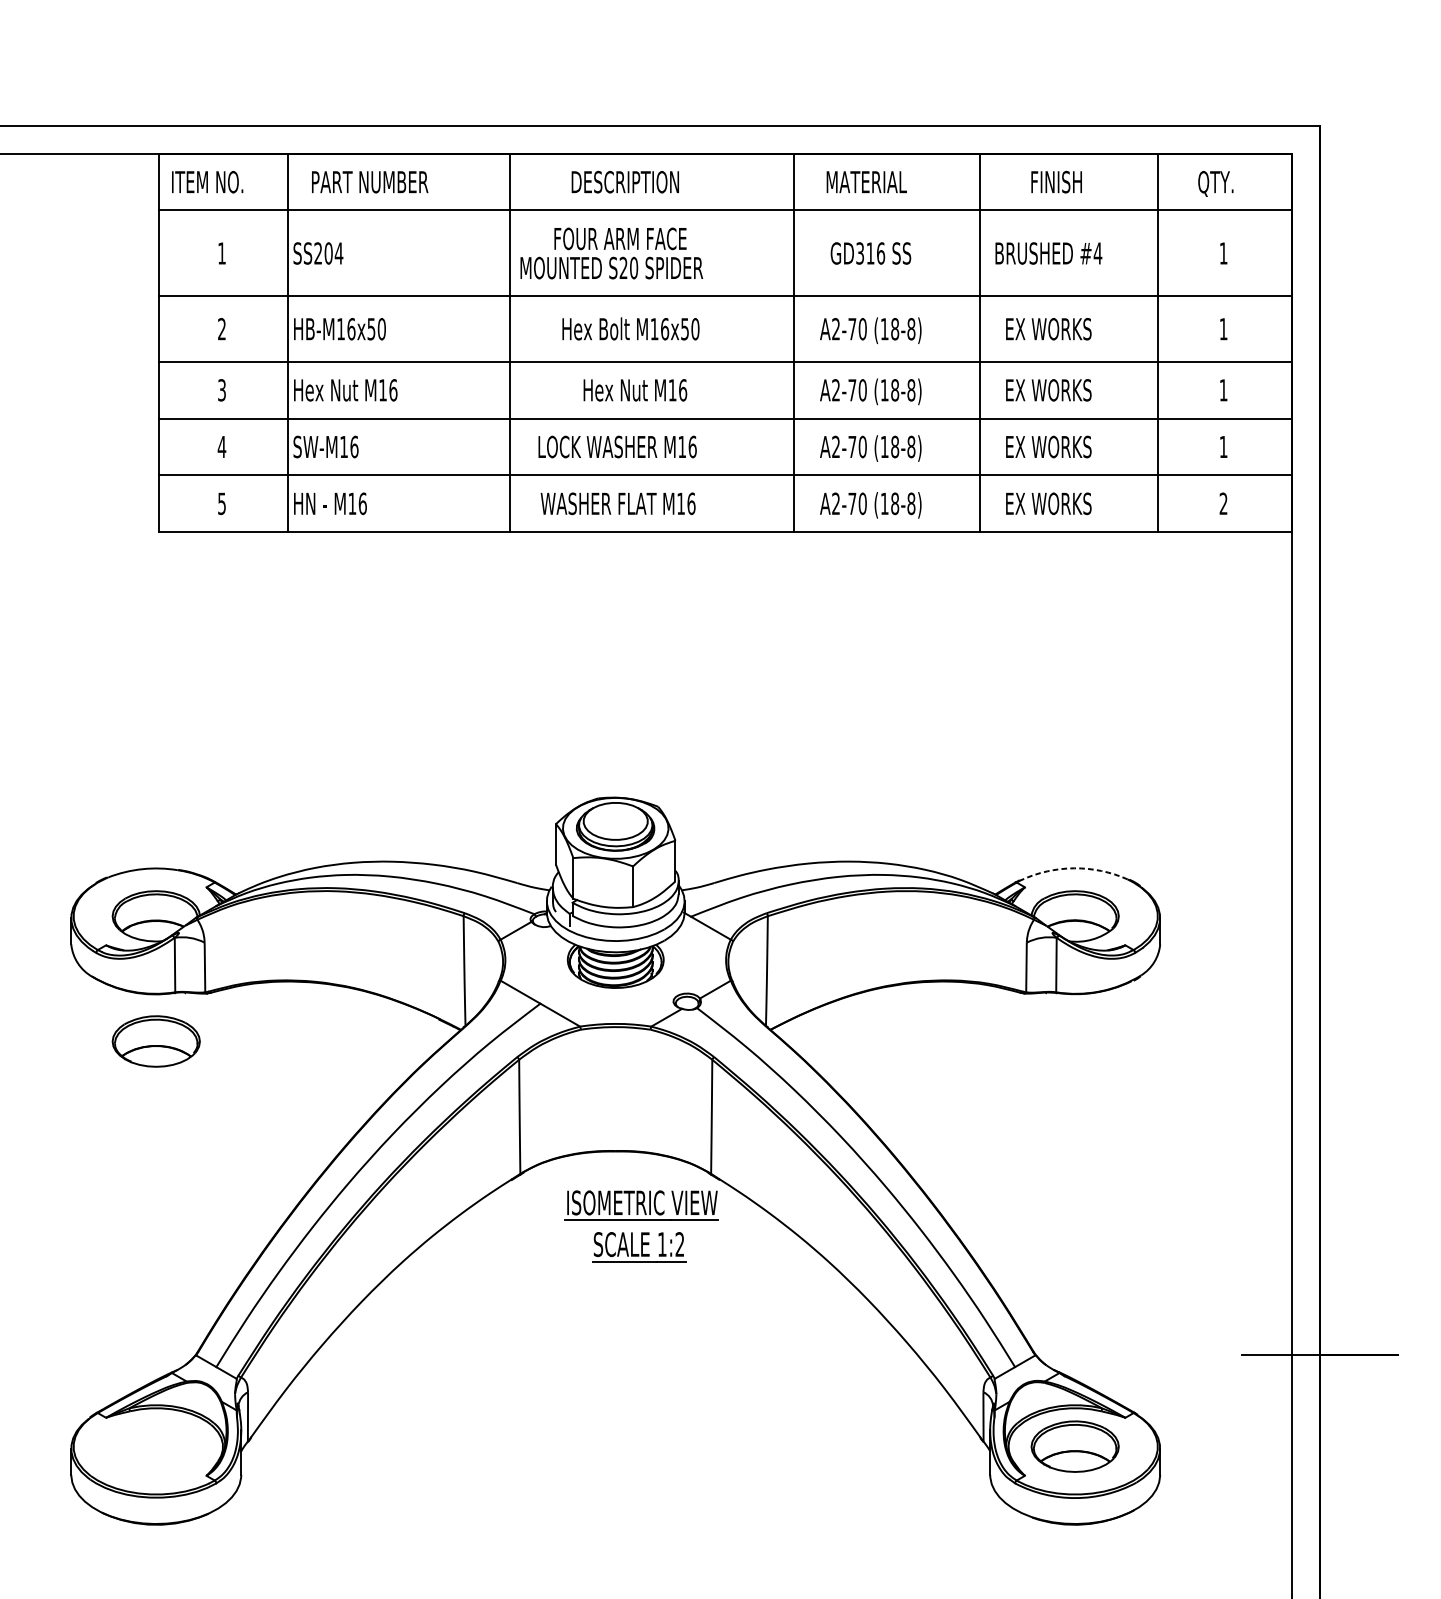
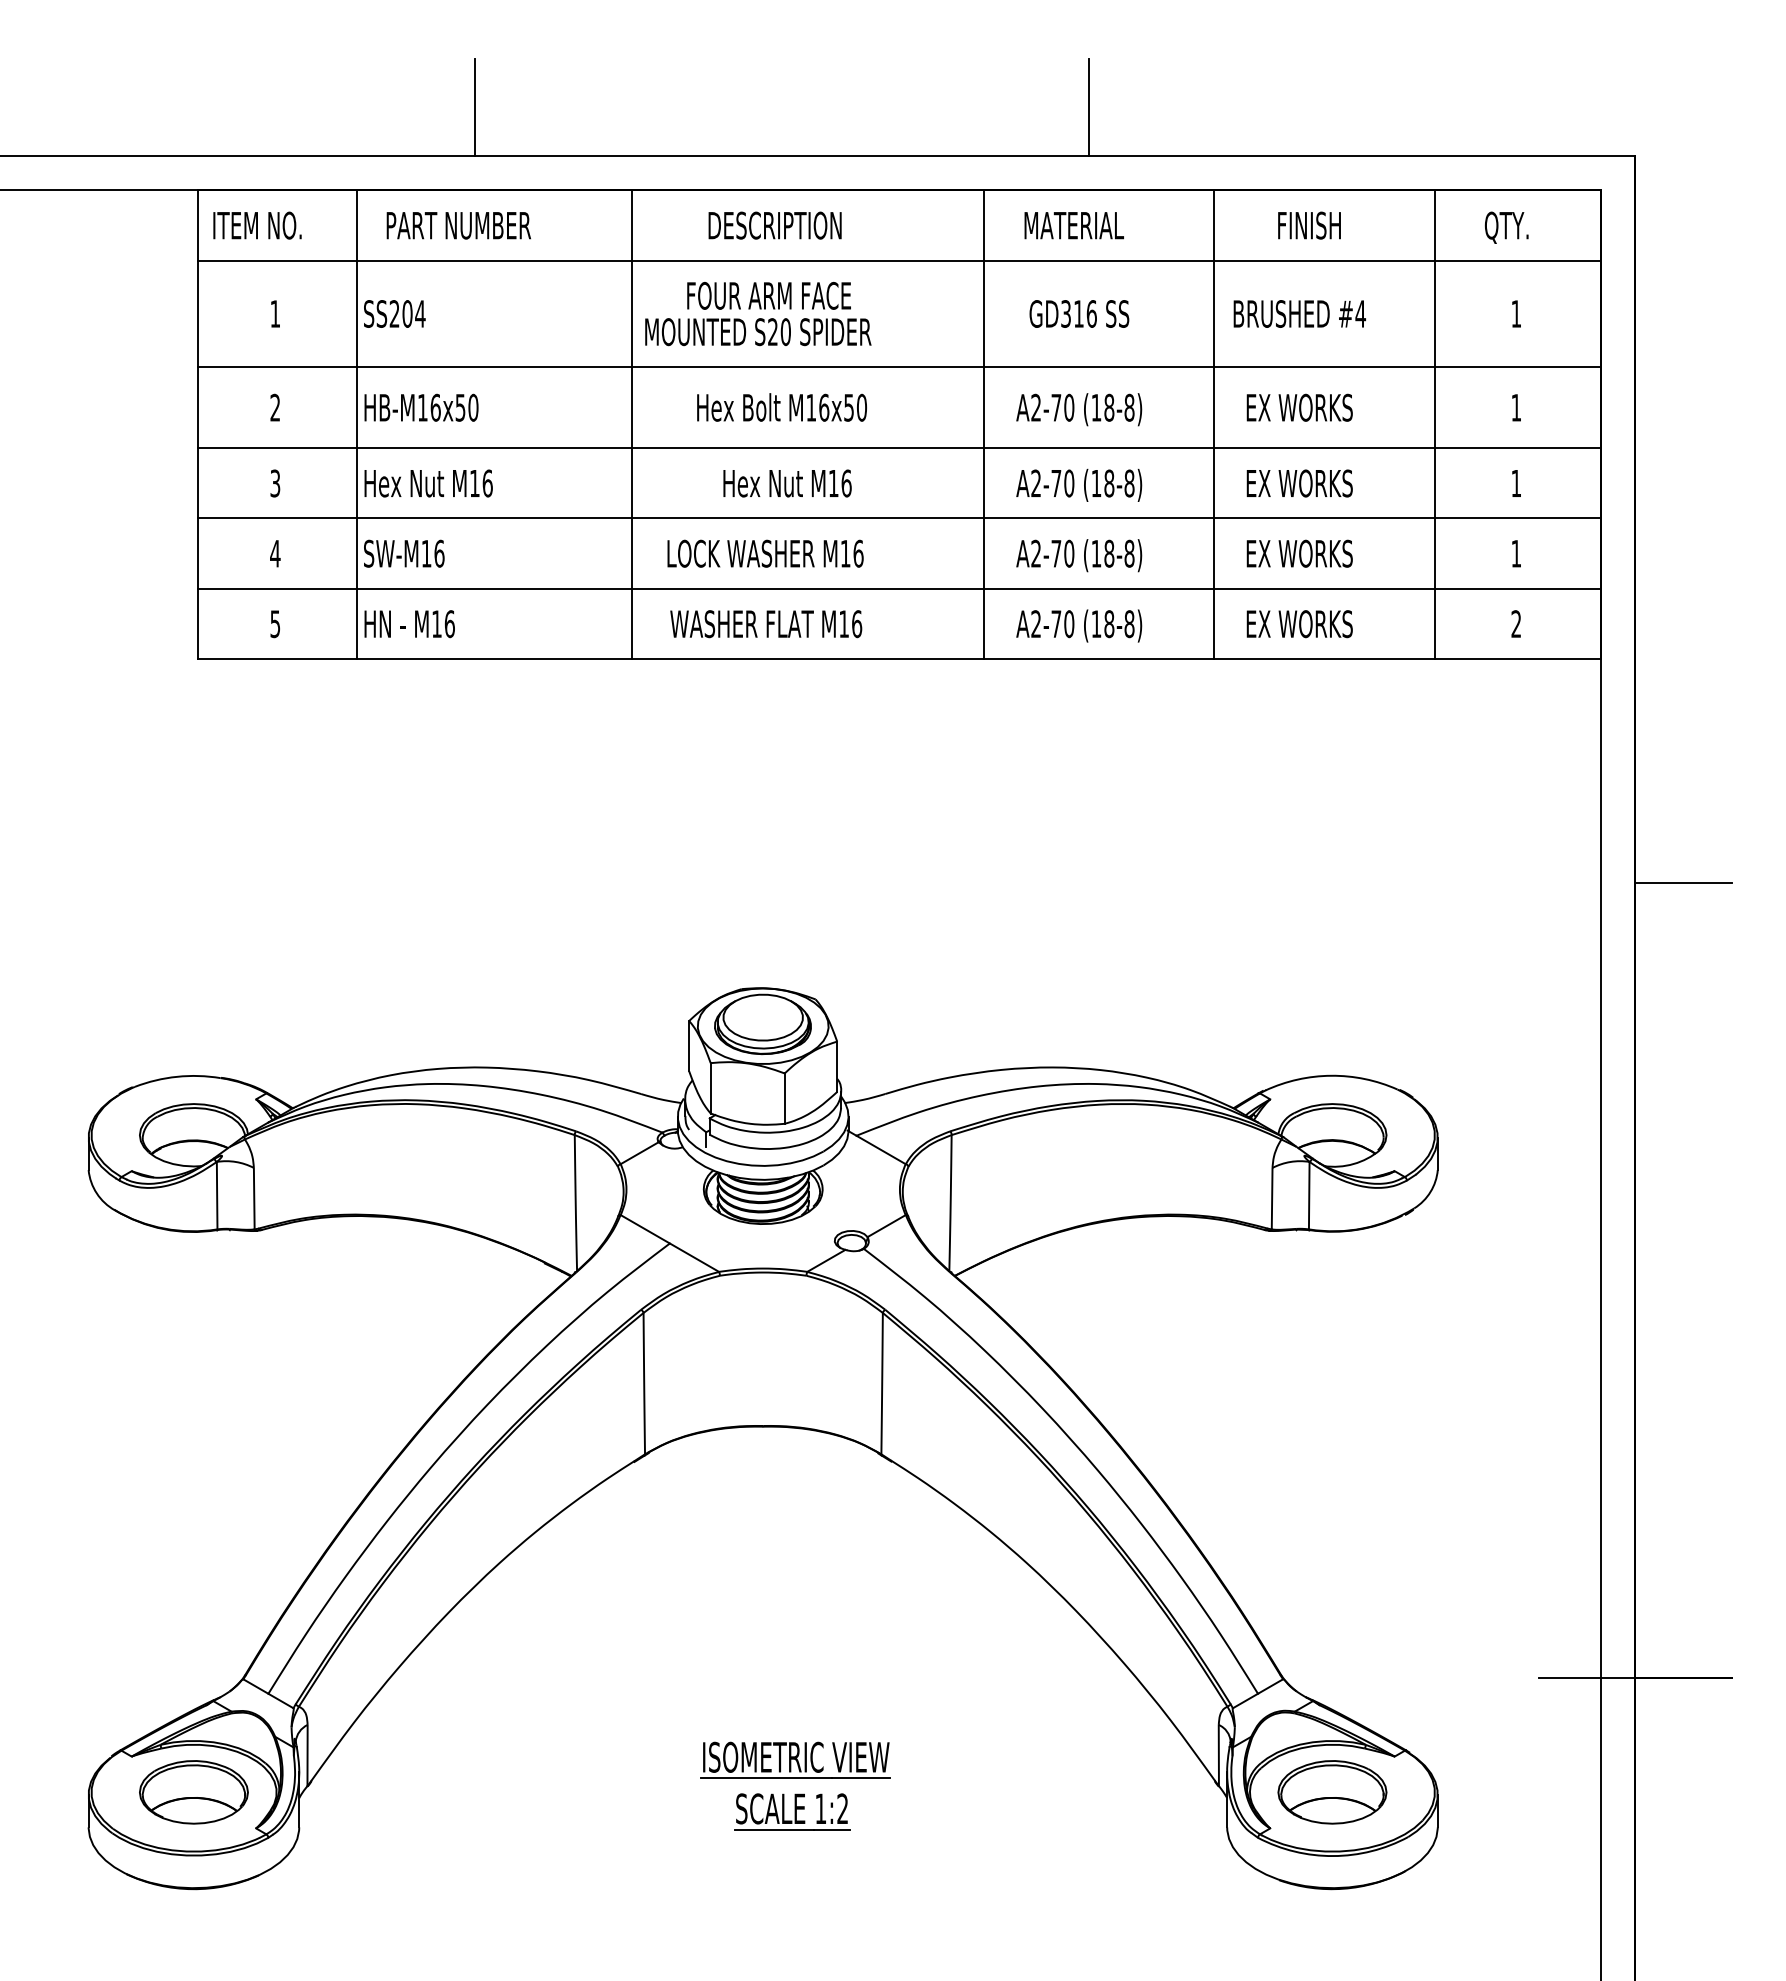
line: (382, 86) -> (474, 107), added
line: (879, 86) -> (1089, 107), added
line: (1358, 713) -> (1683, 883), added
arc: (1074, 868) -> (1331, 1075), dashed -> solid
part: (155, 1041) -> (193, 1792), moved
part: (641, 1219) -> (795, 1778), moved

